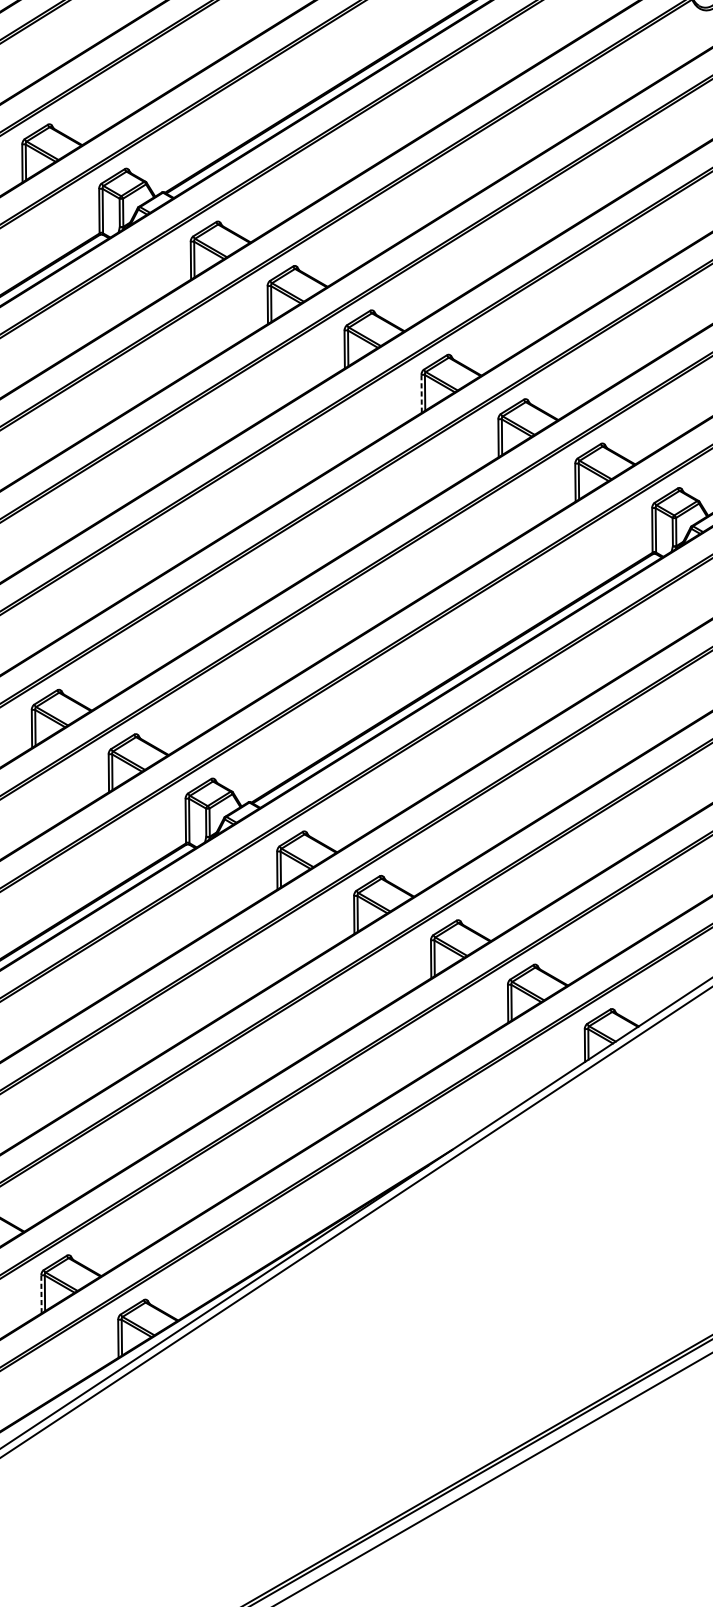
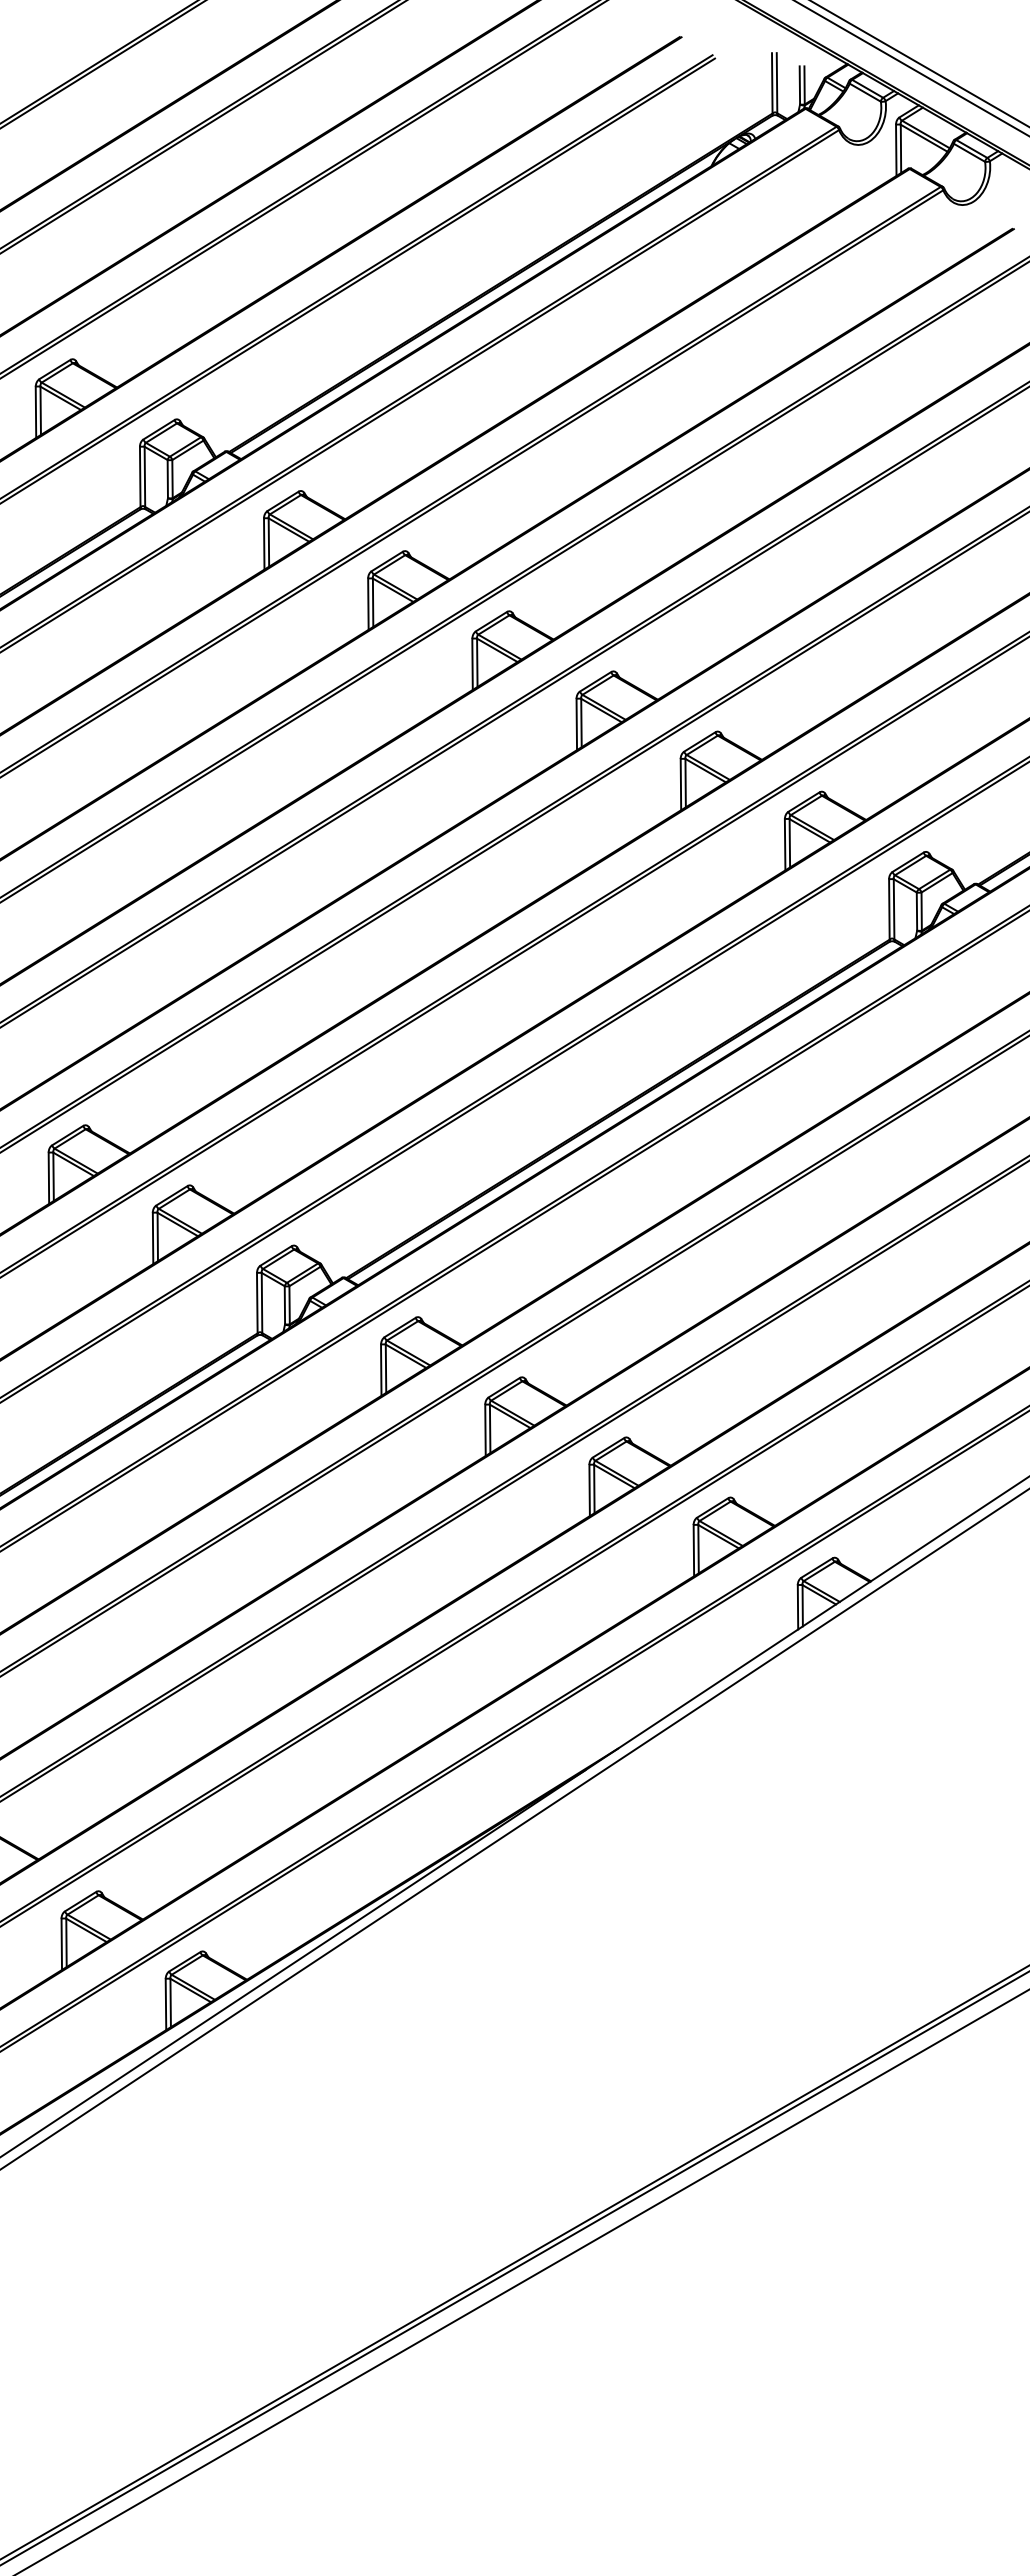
line: (421, 393) -> (576, 724), dashed -> solid
line: (41, 1294) -> (61, 1944), dashed -> solid

